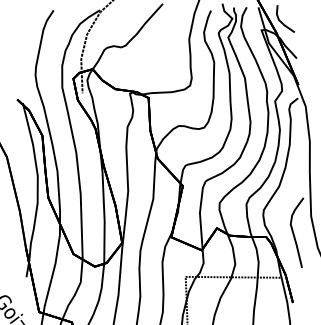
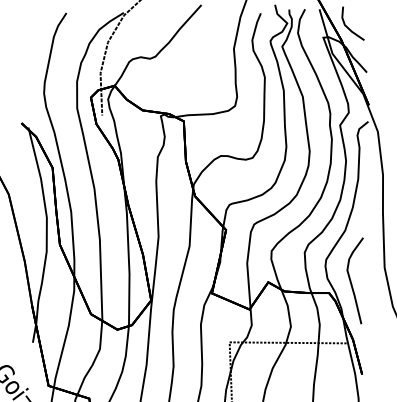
curve: (294, 232) -> (351, 280), moved

